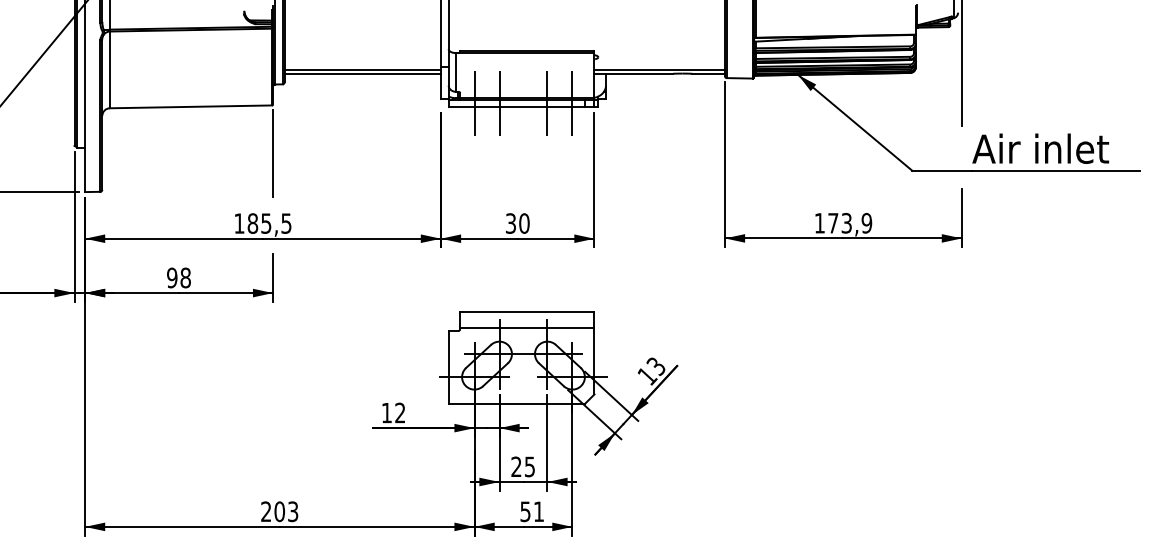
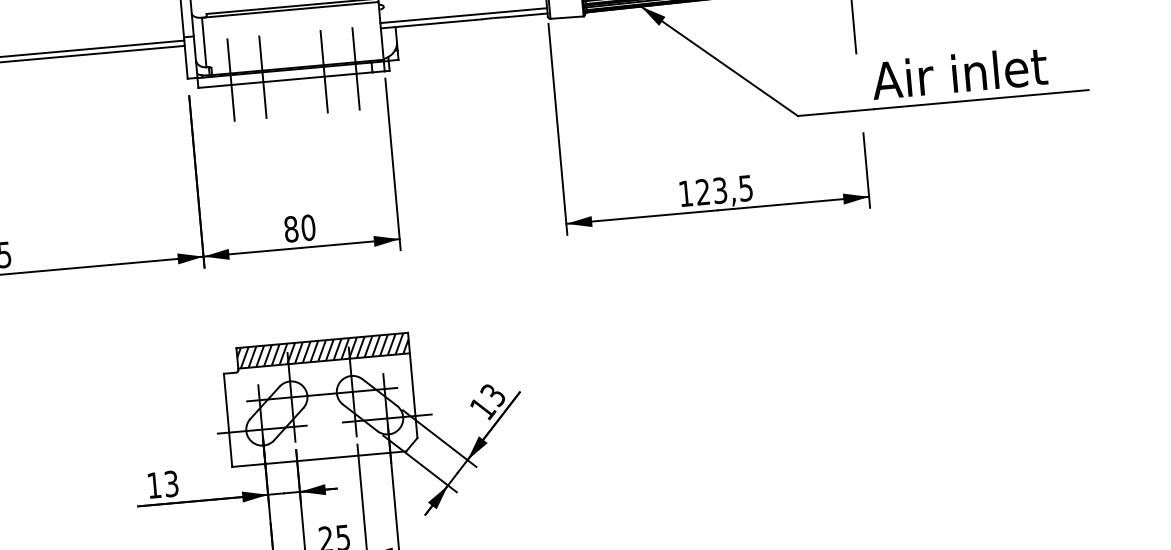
text: (850, 222) -> (724, 189), 173,9 -> 123,5
text: (510, 223) -> (290, 229), 30 -> 80
hatch: (527, 320) -> (323, 351), added
text: (400, 413) -> (171, 484), 12 -> 13

